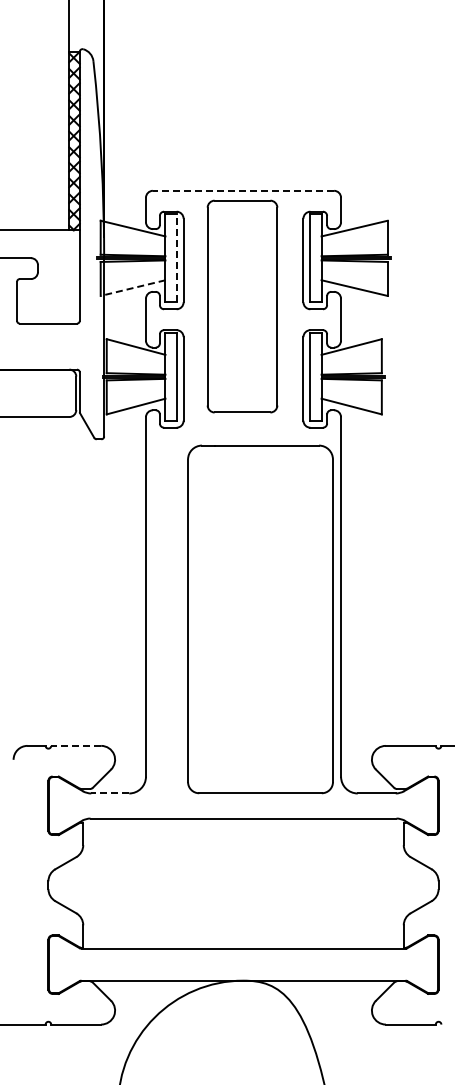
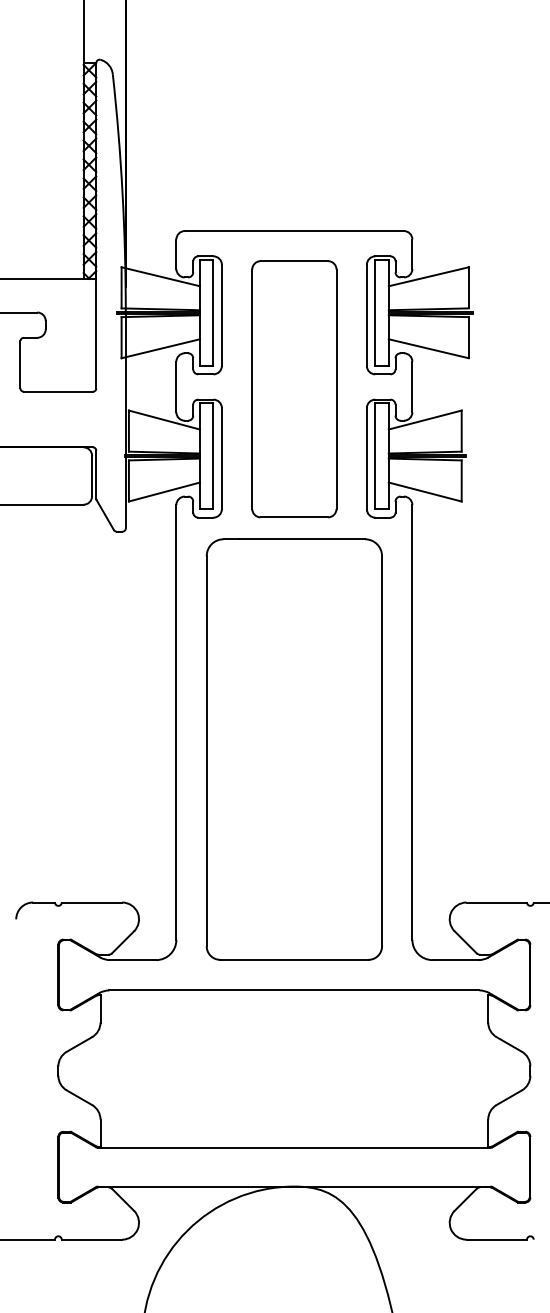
line: (243, 190) -> (294, 230), dashed -> solid
line: (176, 258) -> (213, 312), dashed -> solid
line: (132, 288) -> (160, 349), dashed -> solid
part: (242, 306) -> (294, 389), moved
part: (260, 619) -> (294, 749), moved
line: (76, 745) -> (92, 902), dashed -> solid
line: (109, 793) -> (132, 960), dashed -> solid

